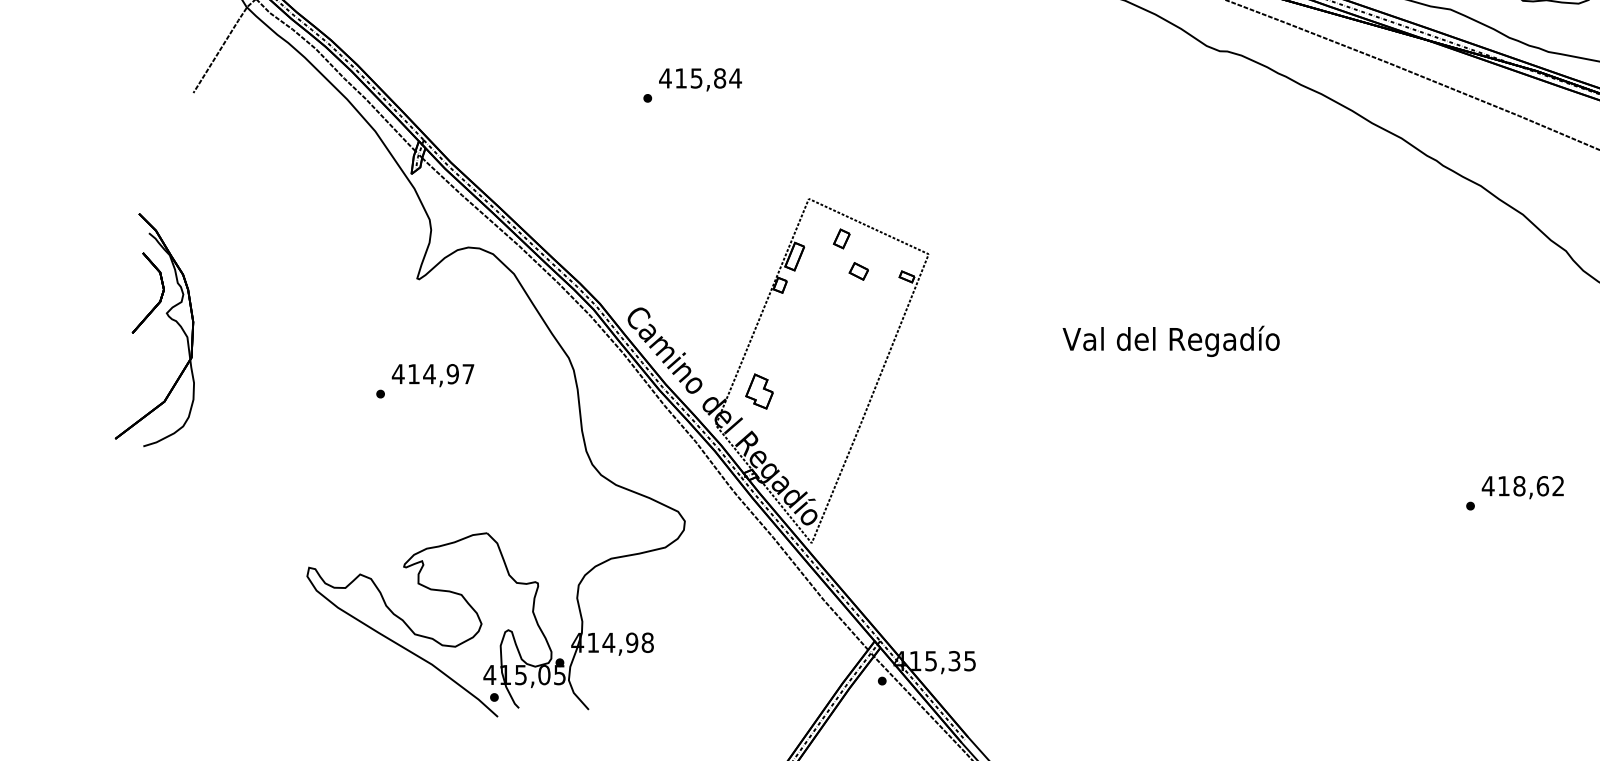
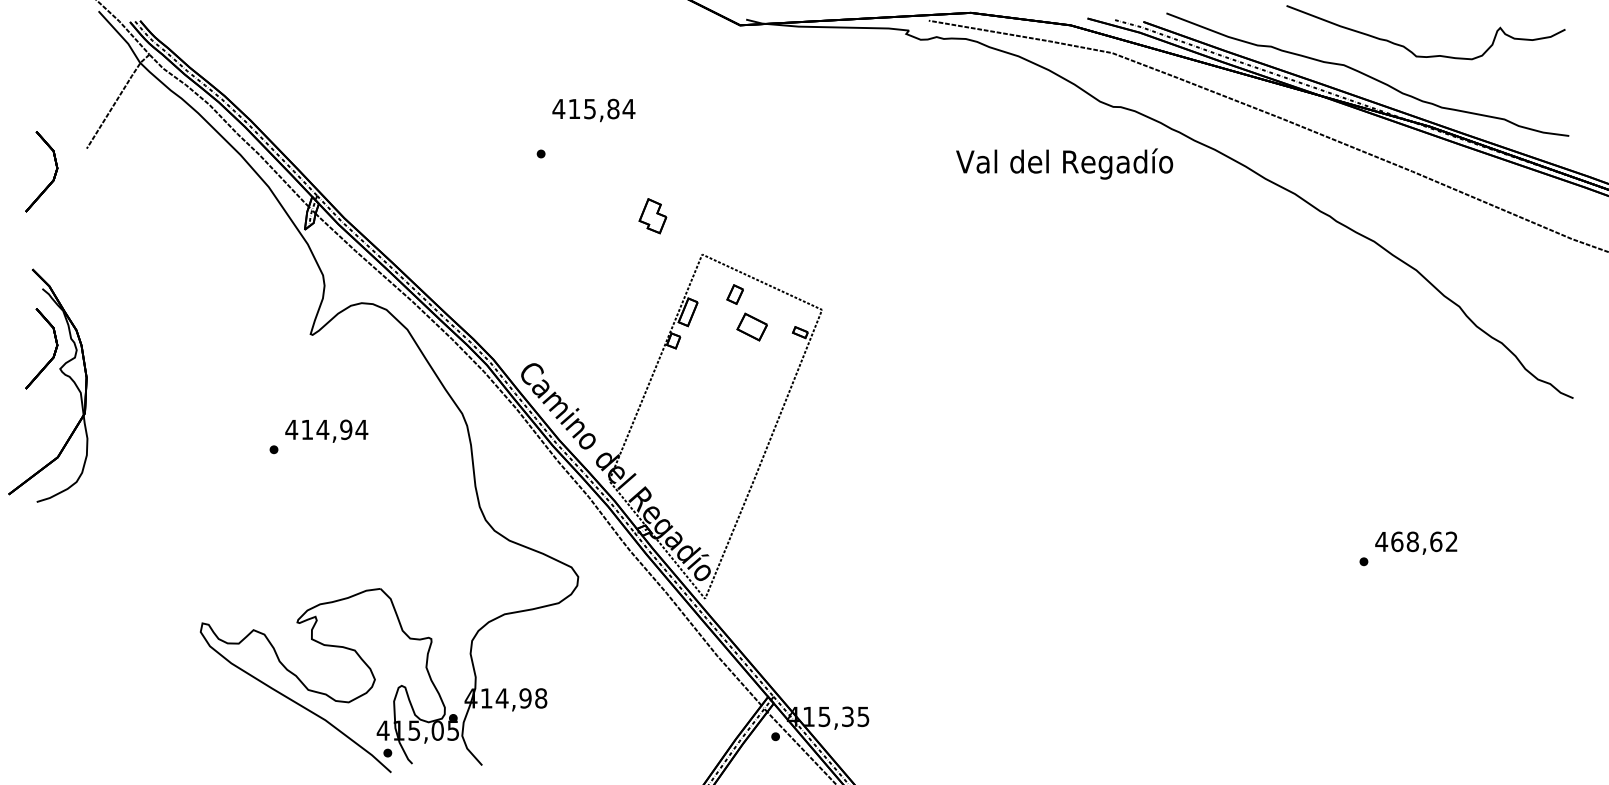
text: (700, 79) -> (593, 110), moved
part: (160, 120) -> (53, 176), added
part: (859, 270) -> (752, 326), size x1.6
text: (1171, 340) -> (1064, 163), moved
text: (468, 373) -> (361, 429), 414,97 -> 414,94
part: (759, 391) -> (652, 216), moved
text: (1504, 485) -> (1397, 541), 418,62 -> 468,62

